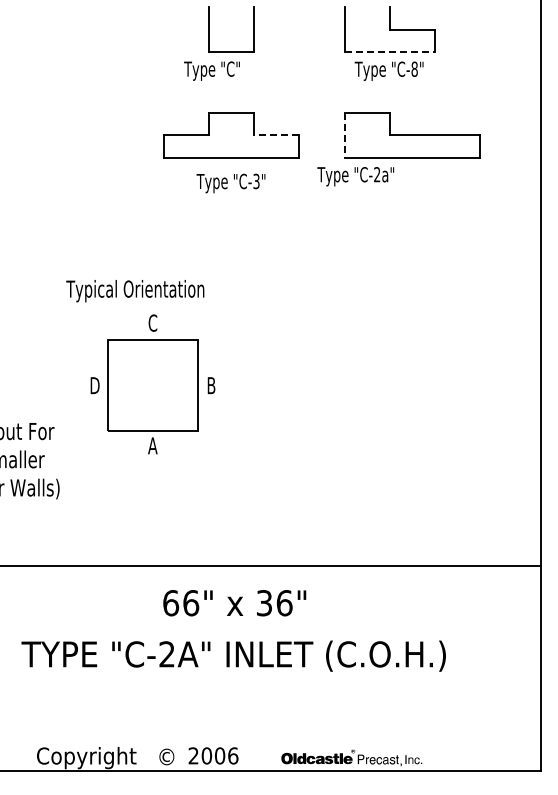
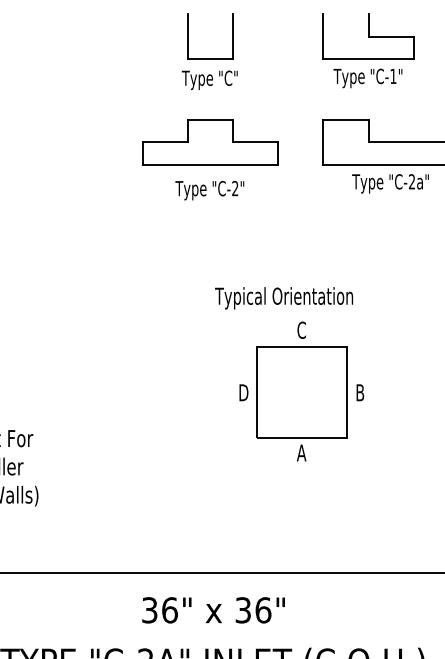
line: (390, 52) -> (369, 59), dashed -> solid
text: (414, 68) -> (393, 75), "C-8" -> "C-1"
text: (211, 70) -> (209, 79), moved
line: (276, 135) -> (255, 142), dashed -> solid
line: (344, 135) -> (323, 142), dashed -> solid
text: (355, 176) -> (390, 183), moved
text: (256, 181) -> (235, 188), "C-3" -> "C-2"
part: (140, 367) -> (289, 374), moved
text: (171, 603) -> (150, 610), 66" -> 36"

